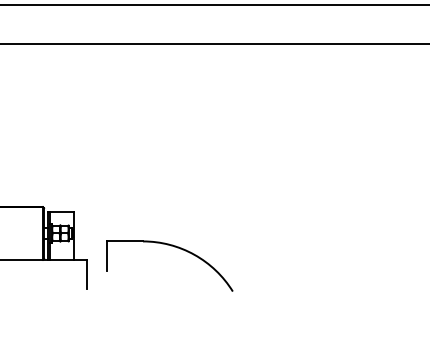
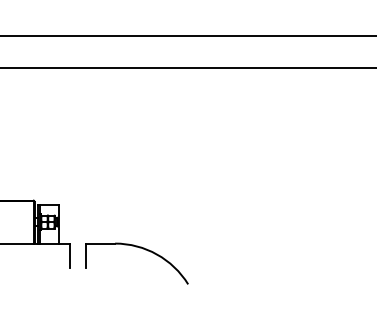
part: (172, 247) -> (139, 248), moved

